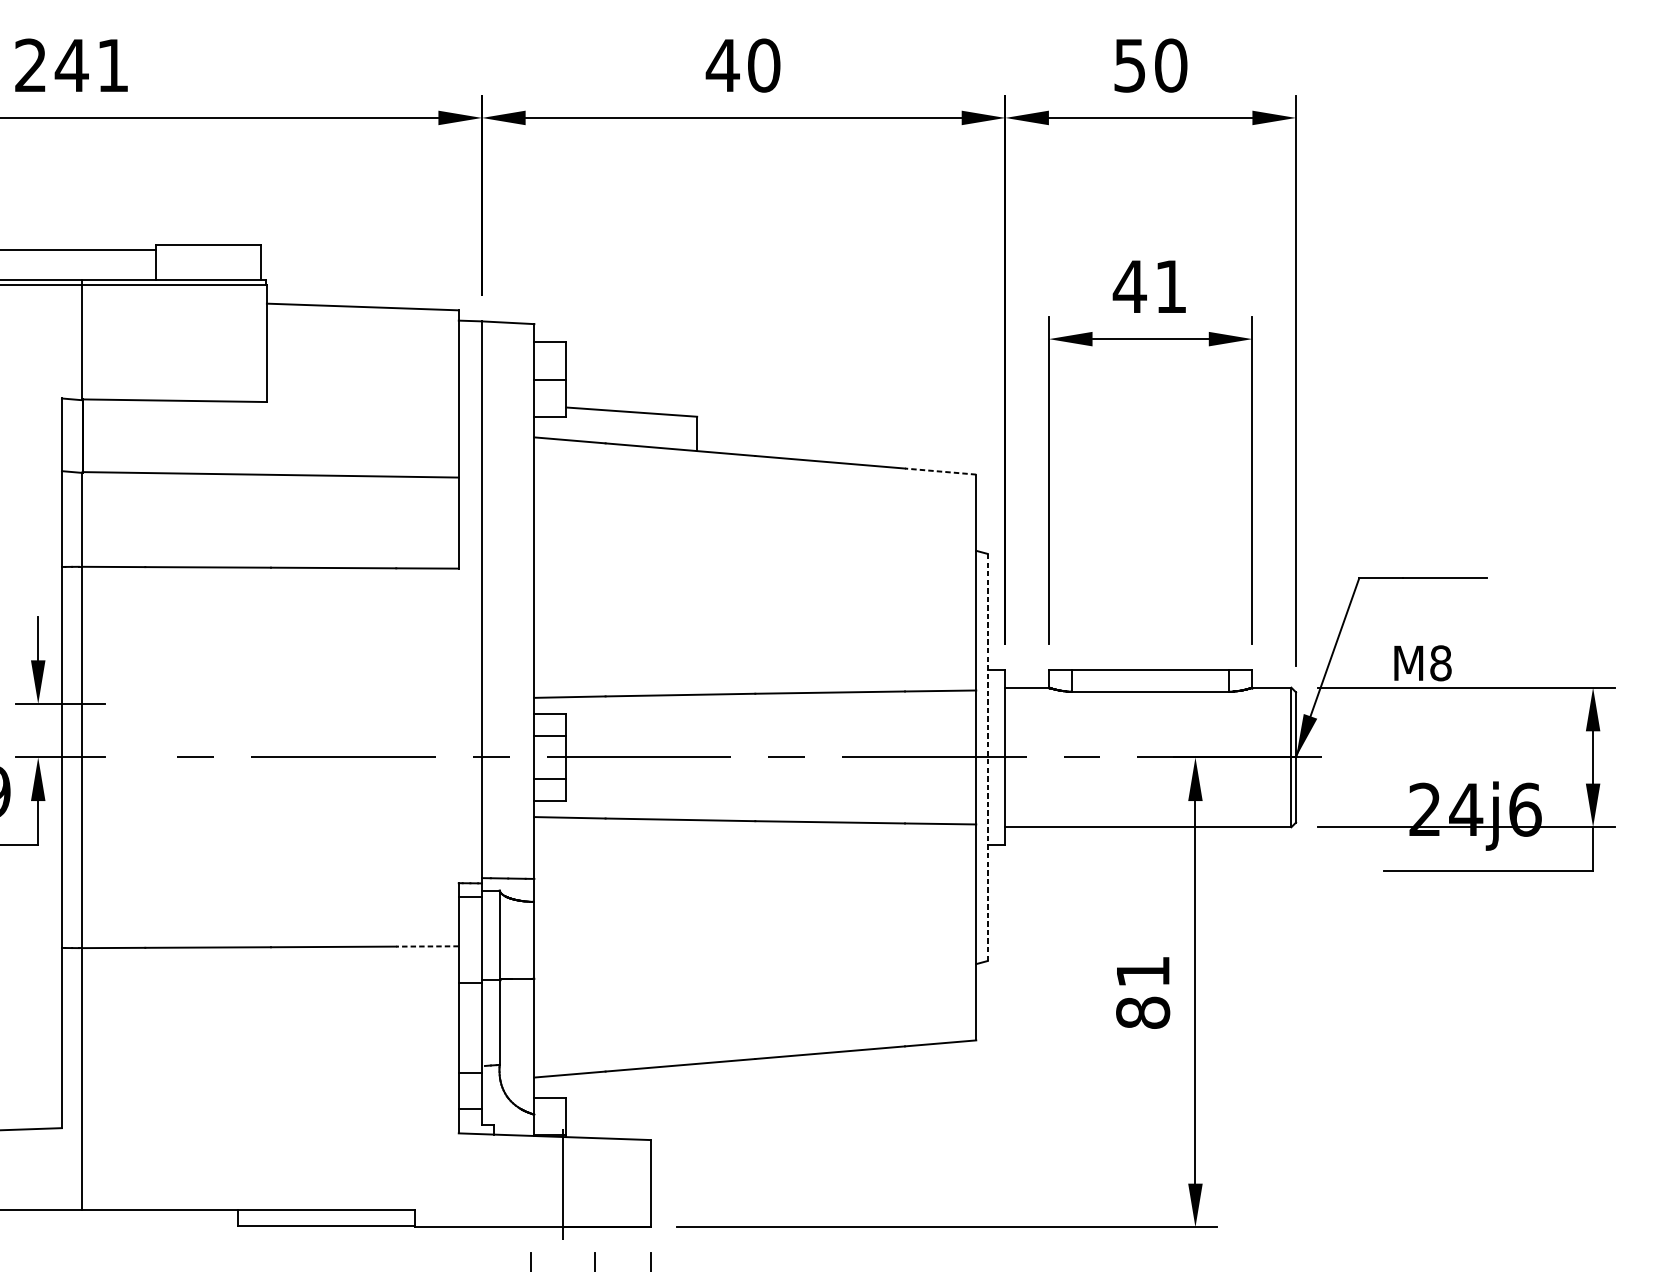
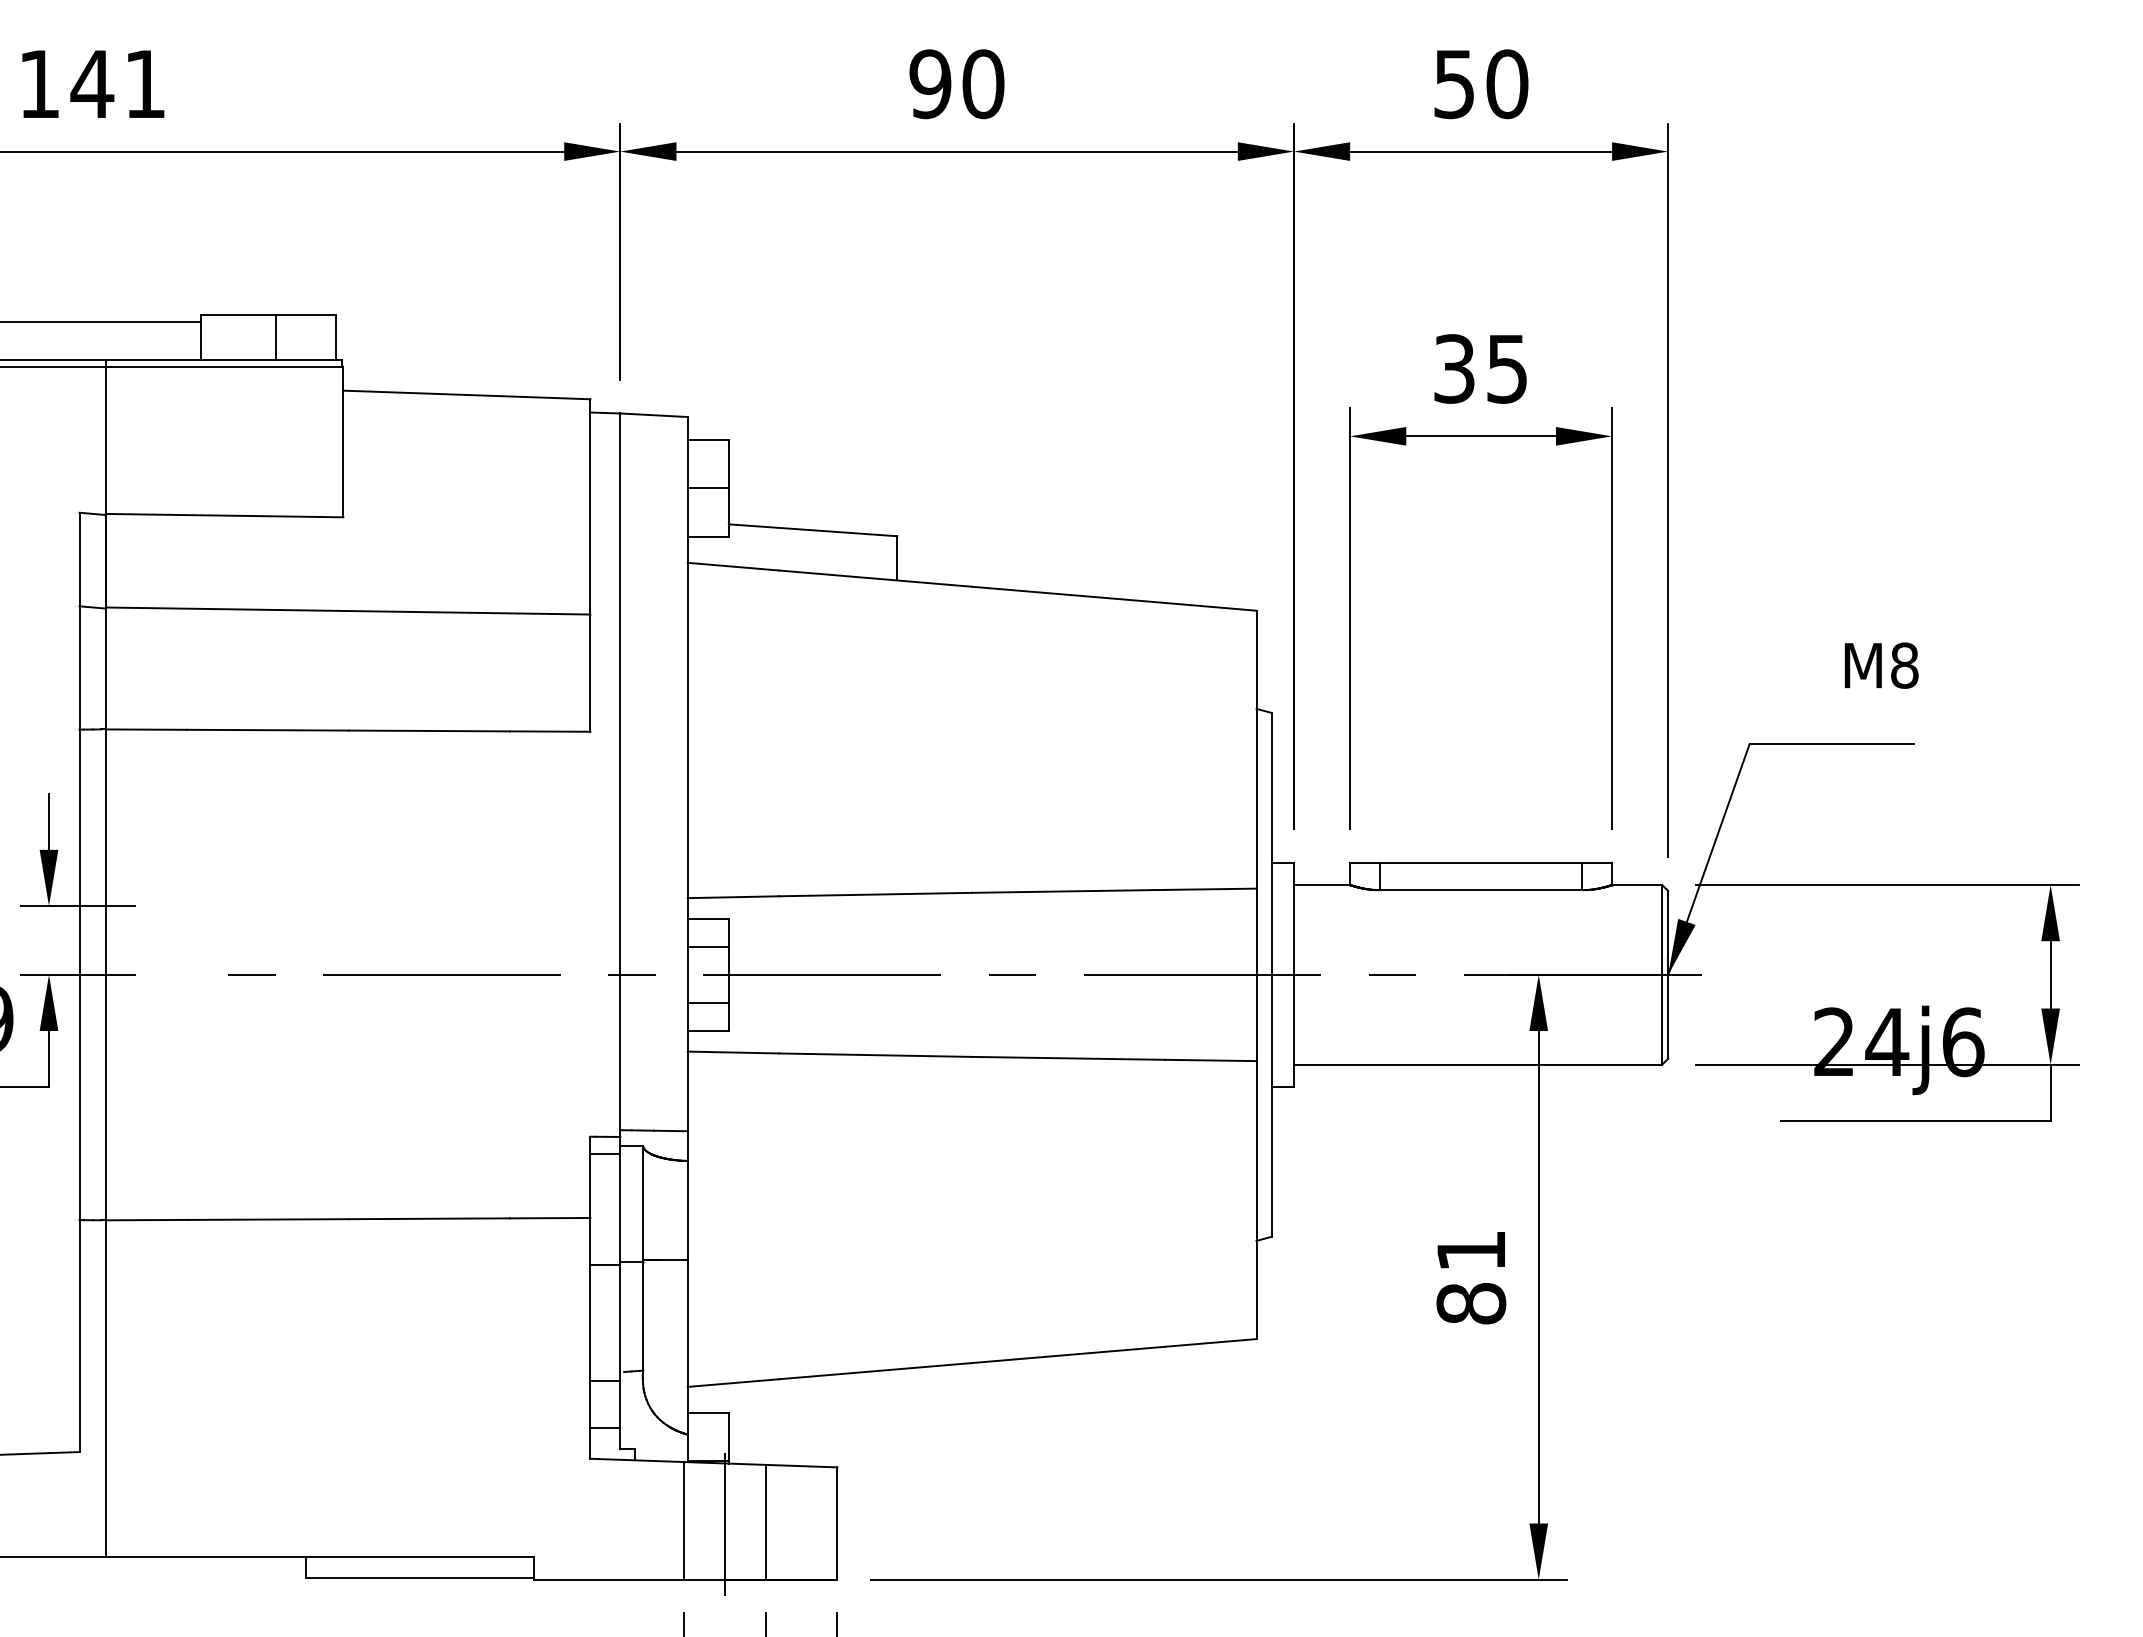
text: (30, 65) -> (38, 83), 241 -> 141
text: (722, 65) -> (930, 84), 40 -> 90
line: (214, 261) -> (276, 336), added
text: (1149, 286) -> (1479, 368), 41 -> 35
line: (940, 471) -> (1210, 606), dashed -> solid
text: (1422, 663) -> (1881, 665), moved
line: (987, 757) -> (1271, 974), dashed -> solid
line: (427, 946) -> (549, 1218), dashed -> solid
line: (531, 1181) -> (683, 1520), added
line: (595, 1182) -> (766, 1521), added

